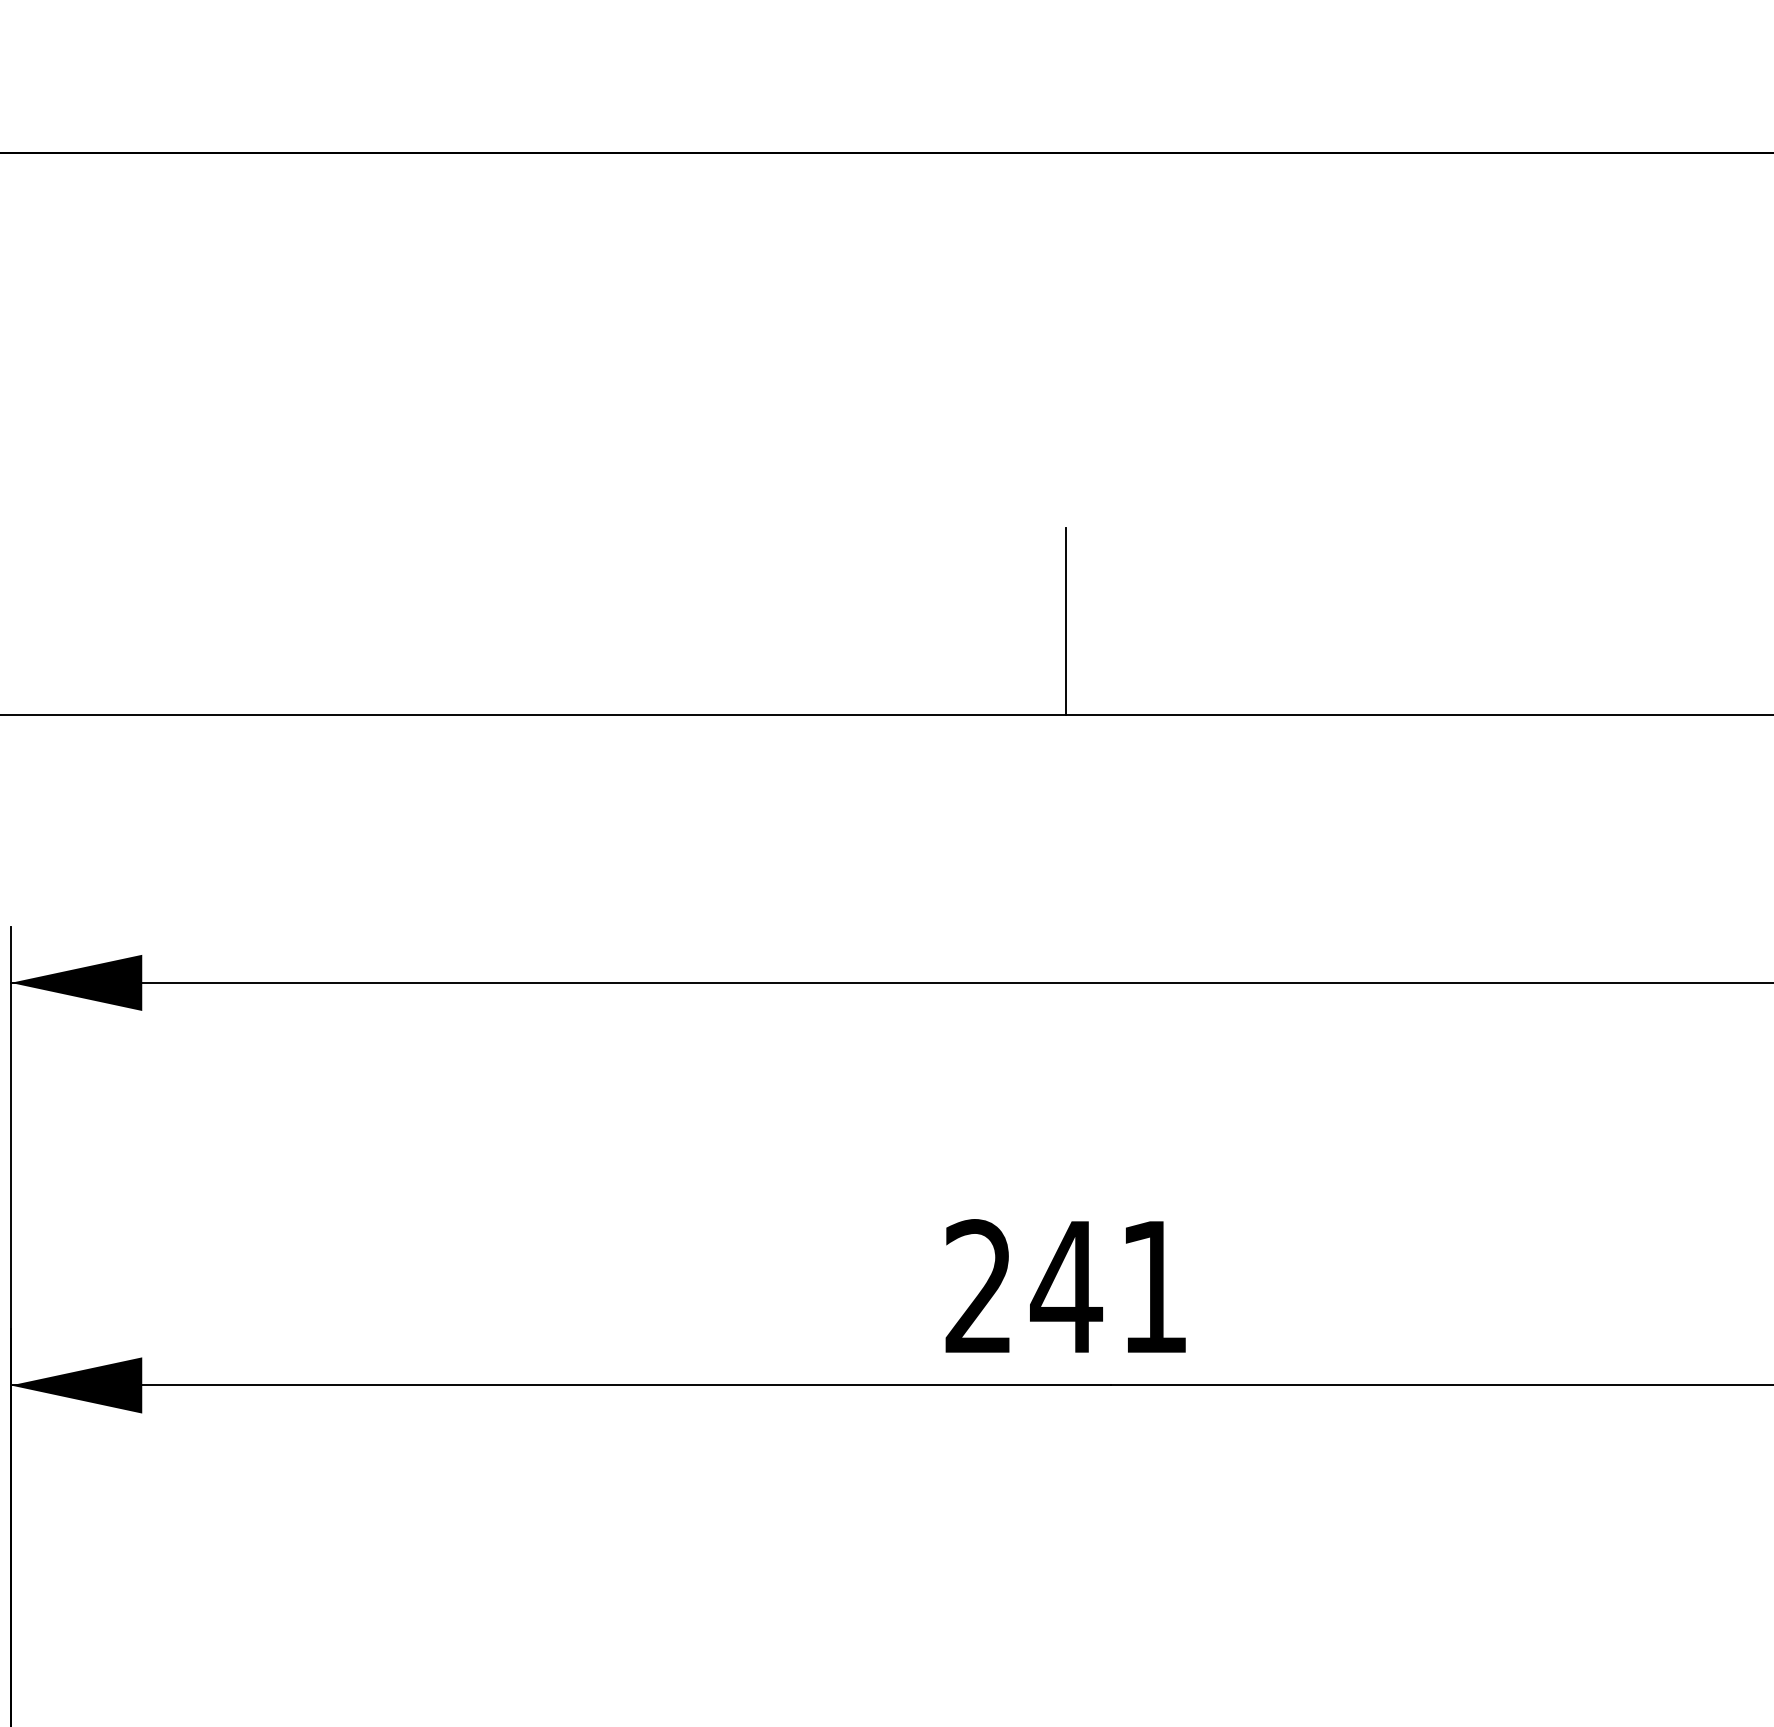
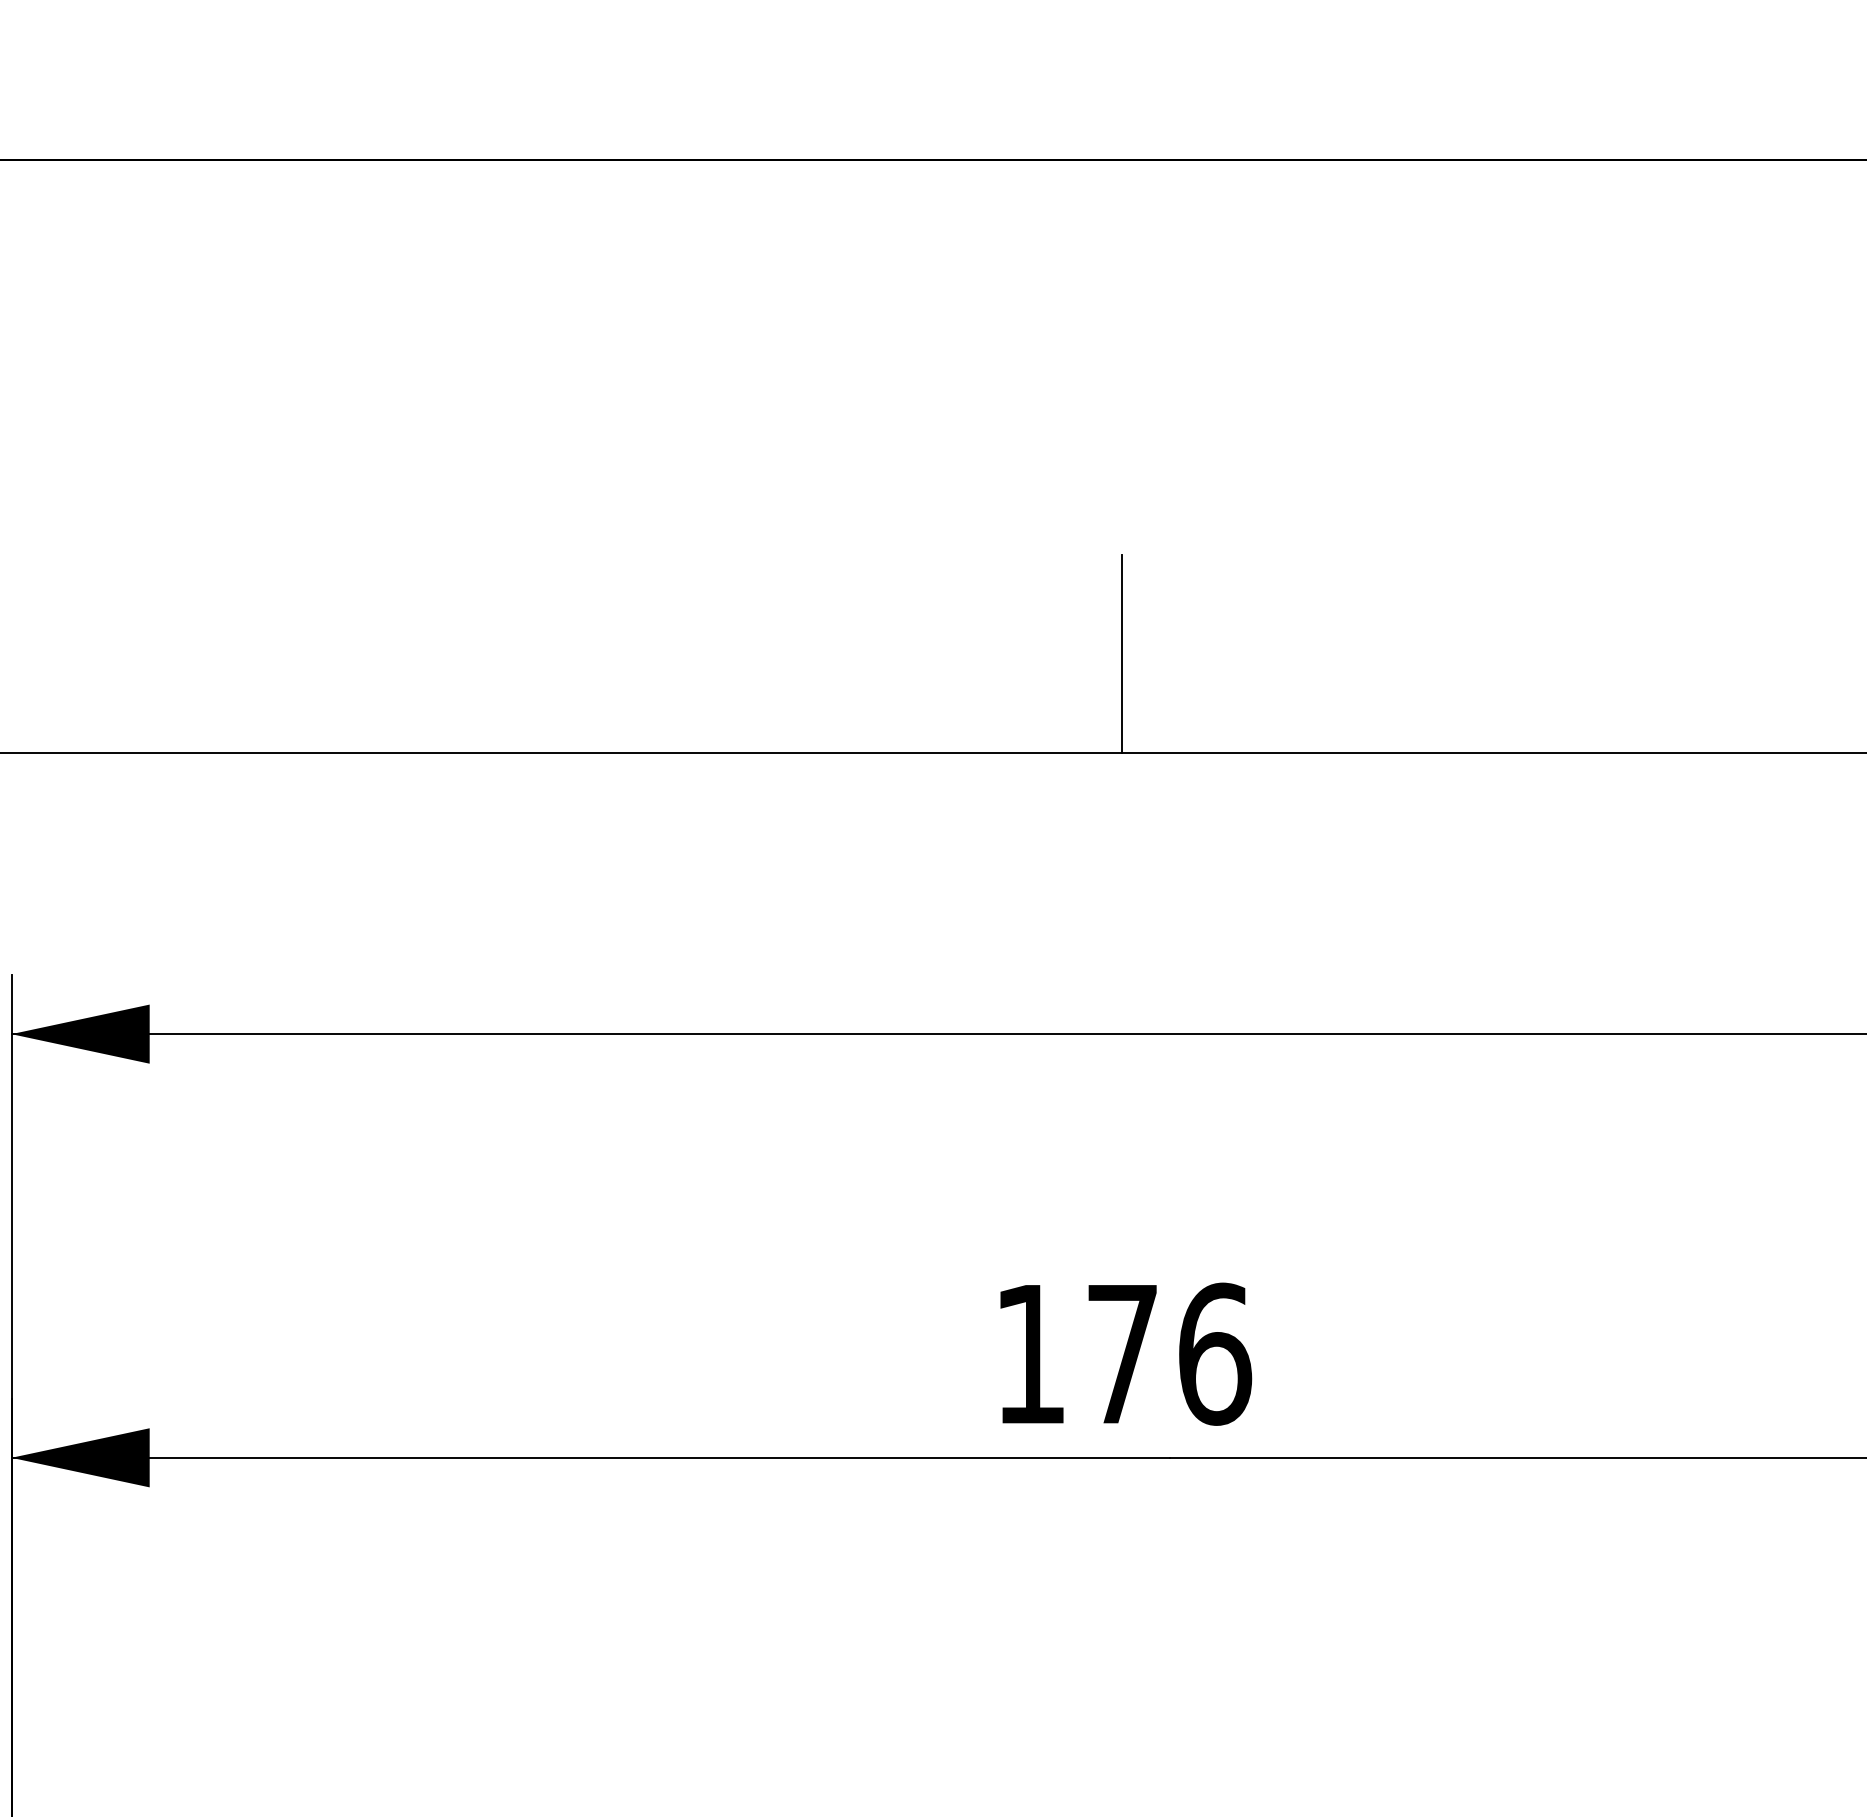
text: (1067, 1286) -> (1123, 1353), 241 -> 176

